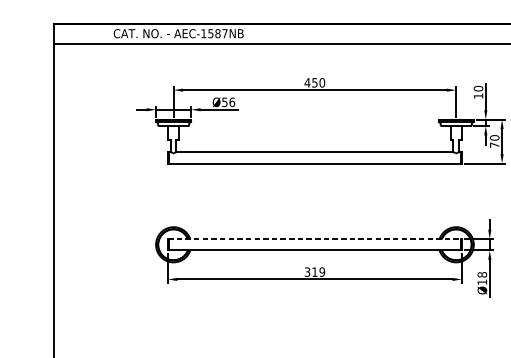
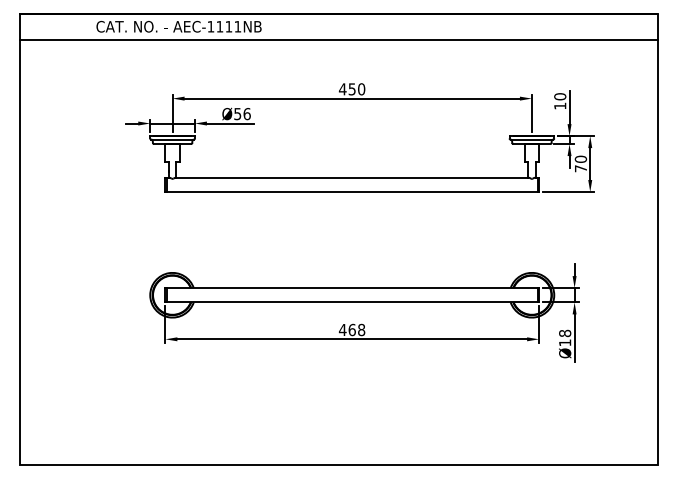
text: (217, 33) -> (228, 26), AEC-1587NB -> AEC-1111NB
line: (315, 239) -> (352, 288), dashed -> solid
text: (314, 271) -> (351, 329), 319 -> 468

